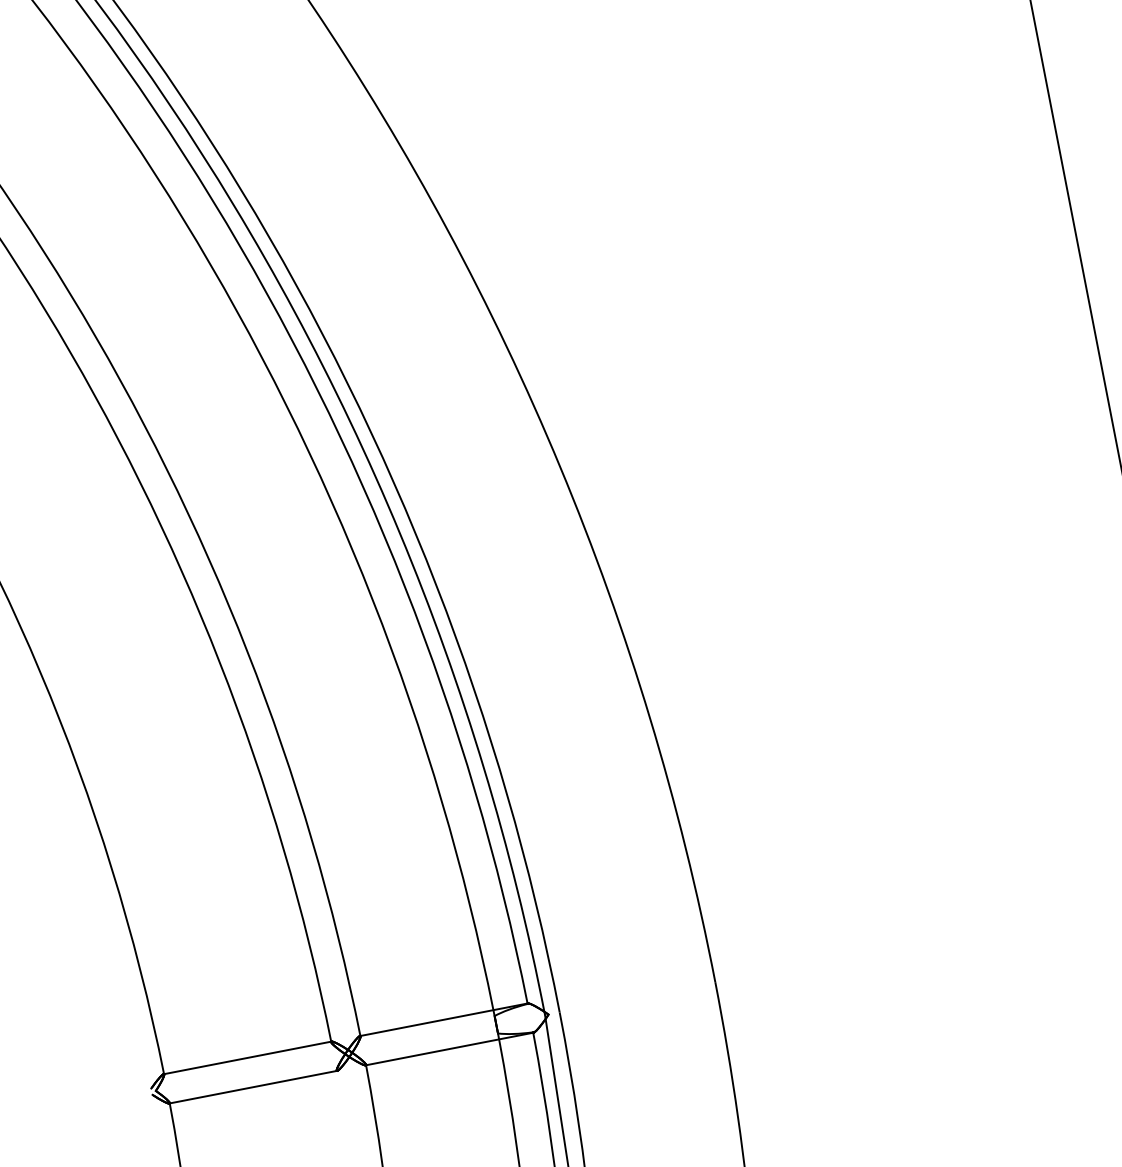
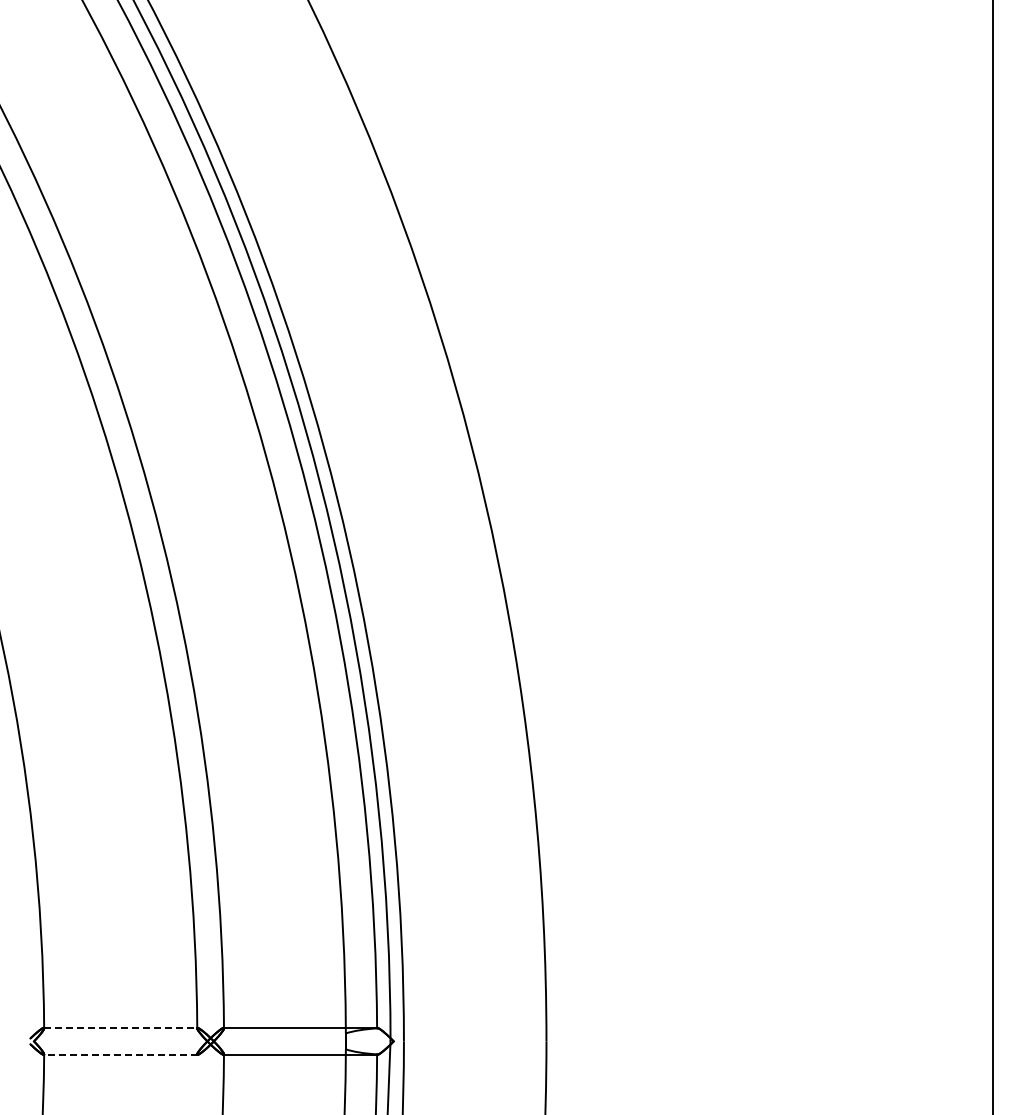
line: (247, 1057) -> (120, 1027), solid -> dashed
line: (253, 1086) -> (120, 1054), solid -> dashed

